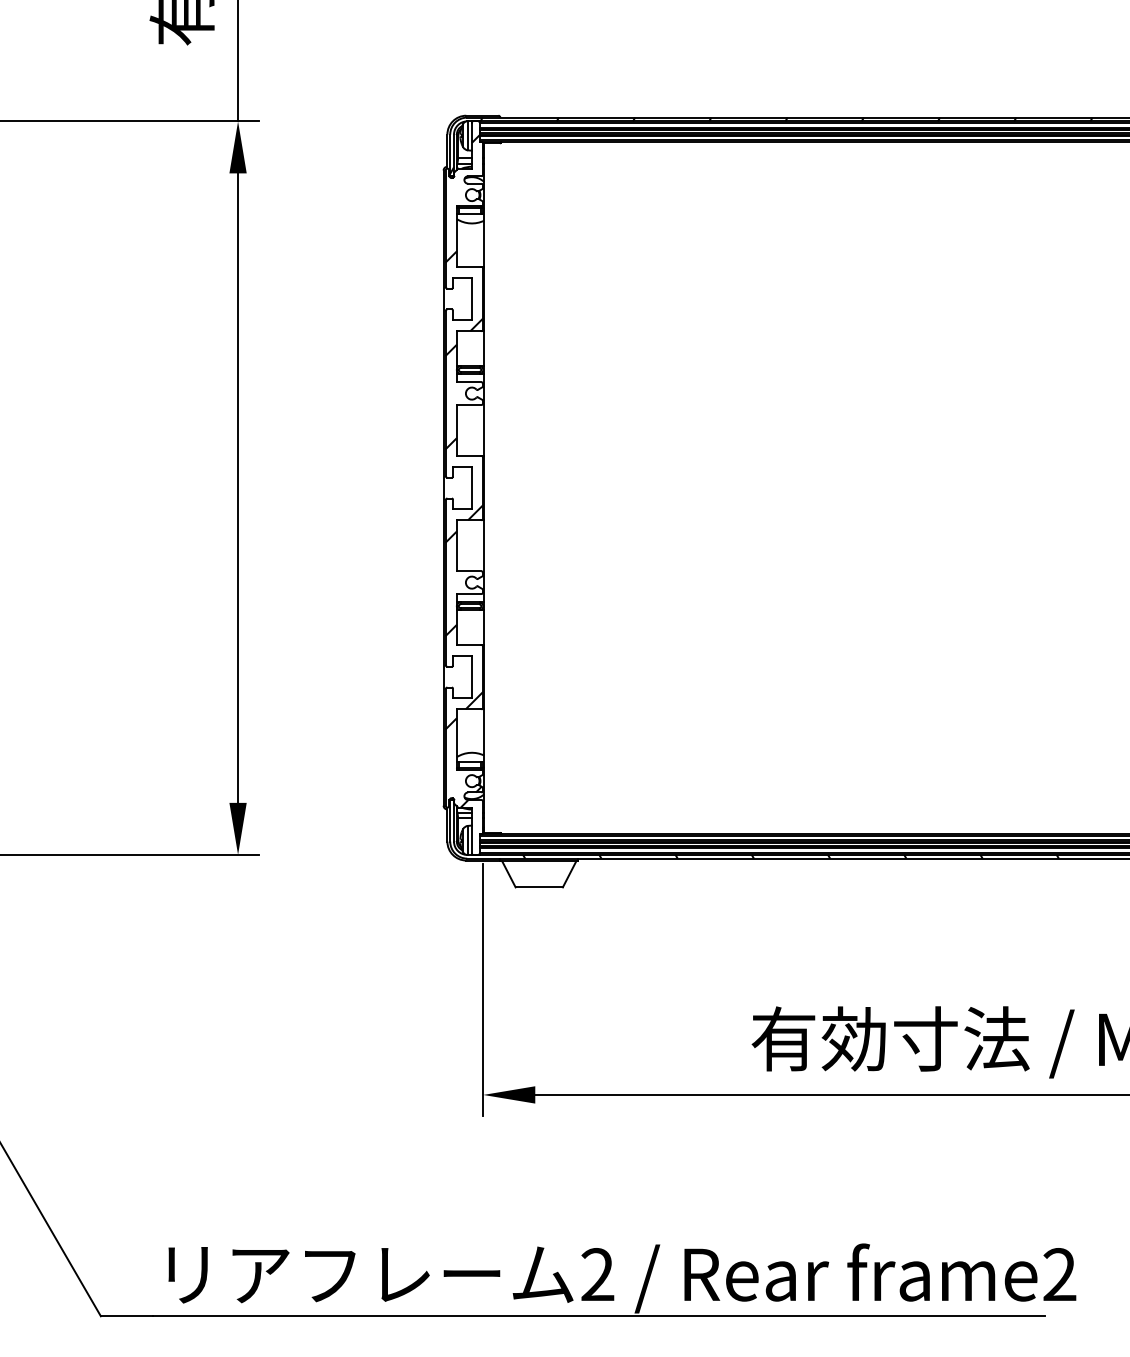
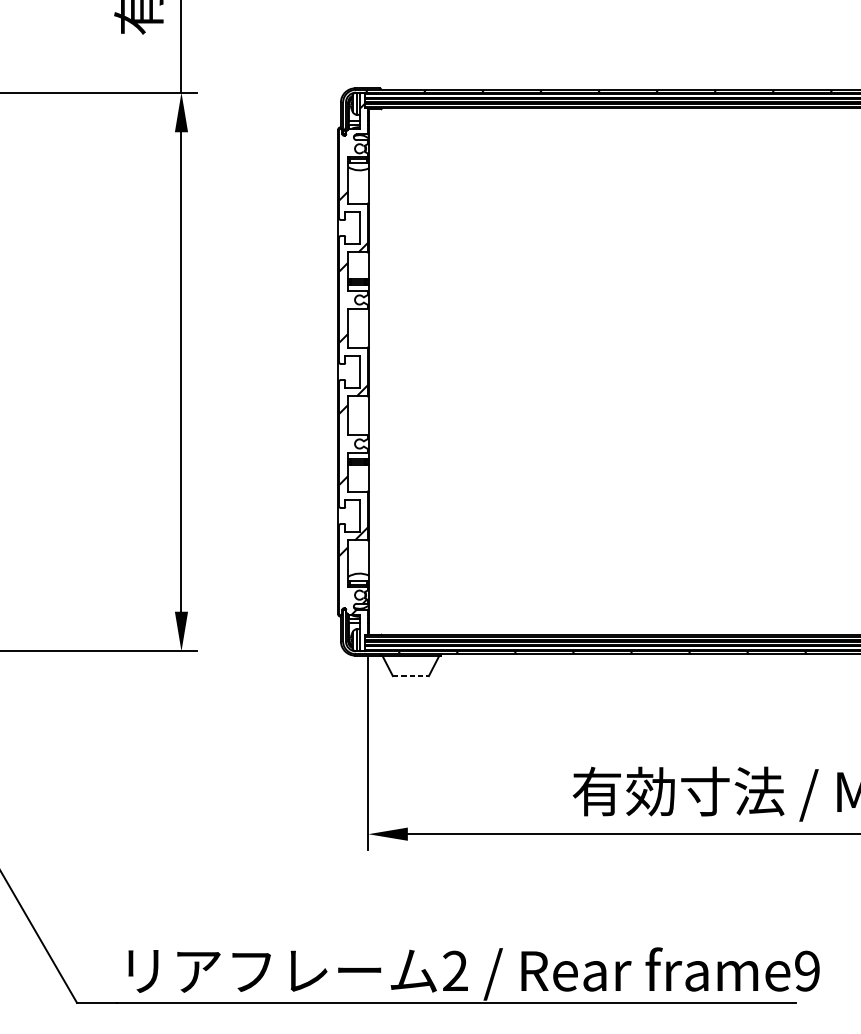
line: (539, 887) -> (411, 676), solid -> dashed
text: (1059, 1274) -> (807, 970), frame2 -> frame9

